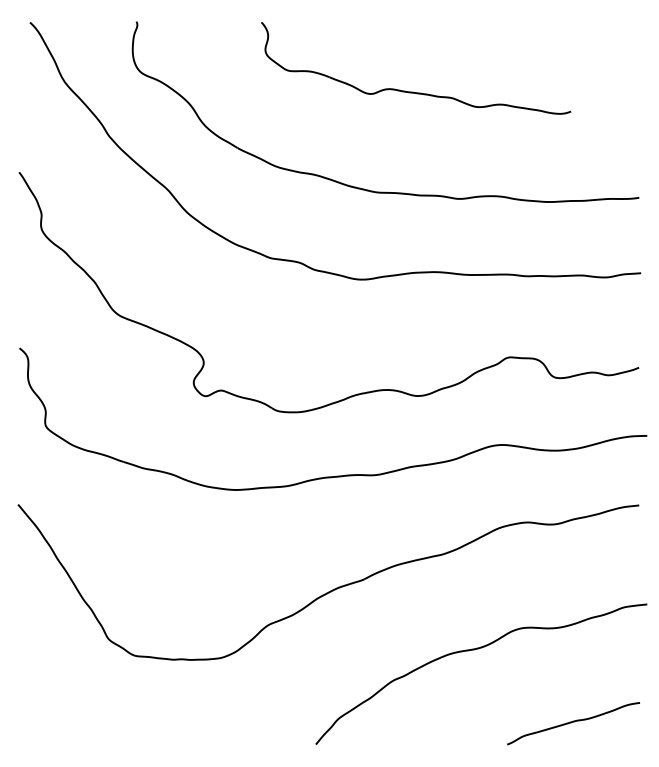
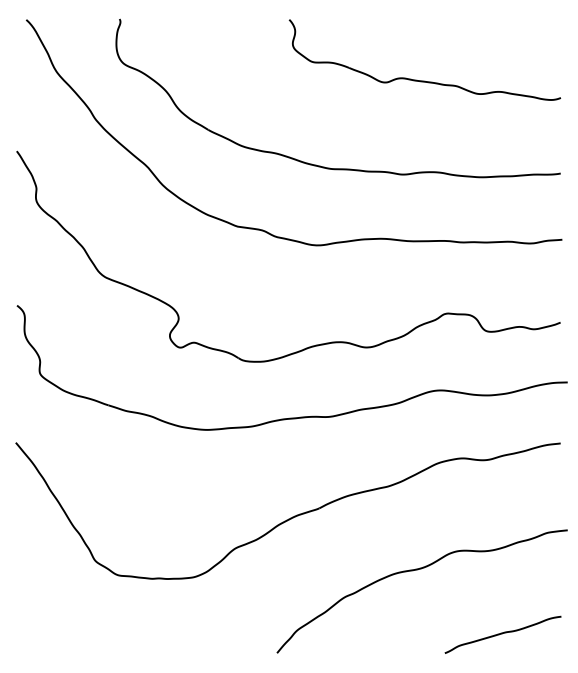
part: (415, 91) -> (424, 80), moved

